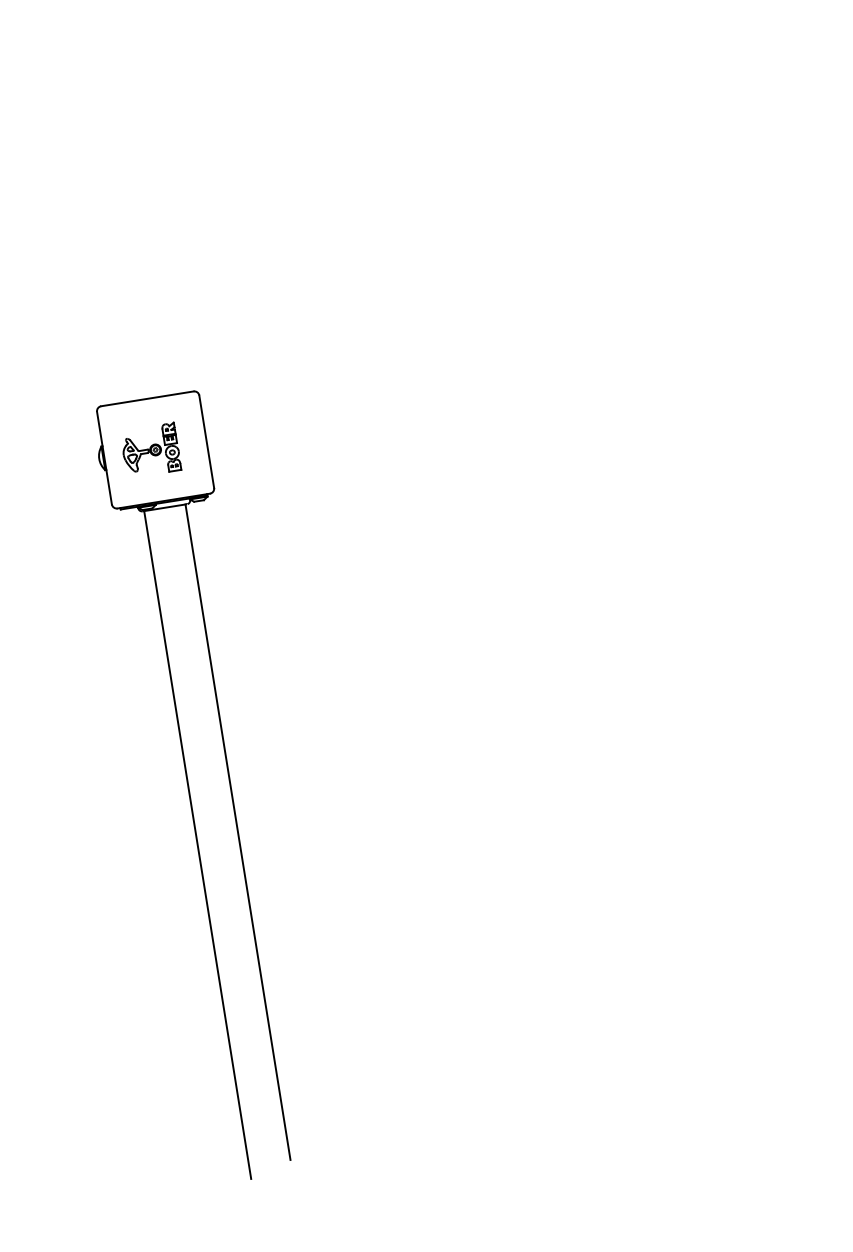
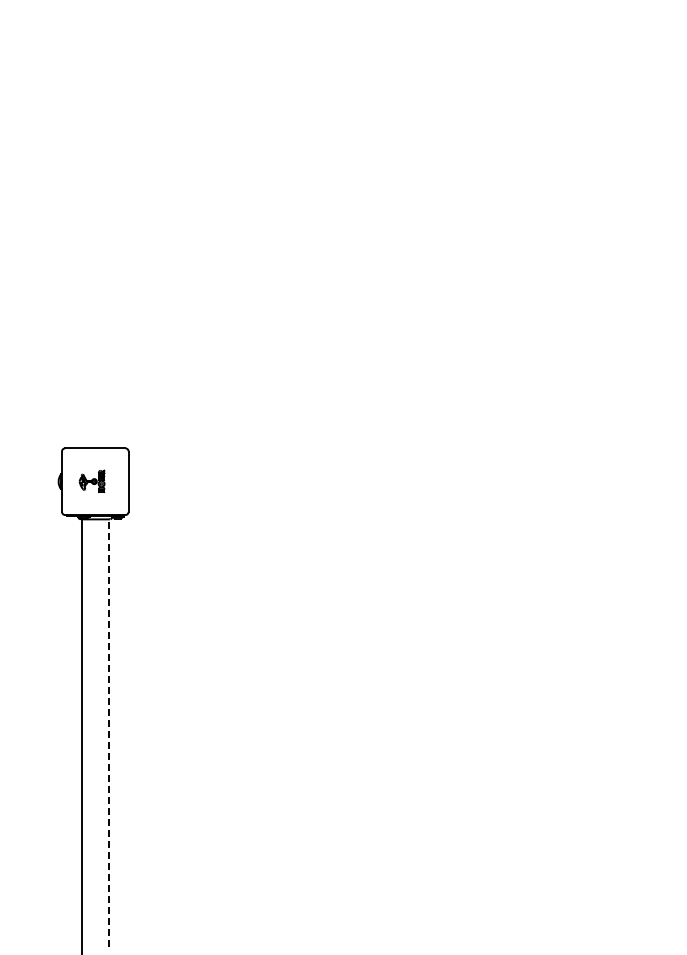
part: (149, 450) -> (91, 481), size x0.7
line: (237, 832) -> (108, 733), solid -> dashed

